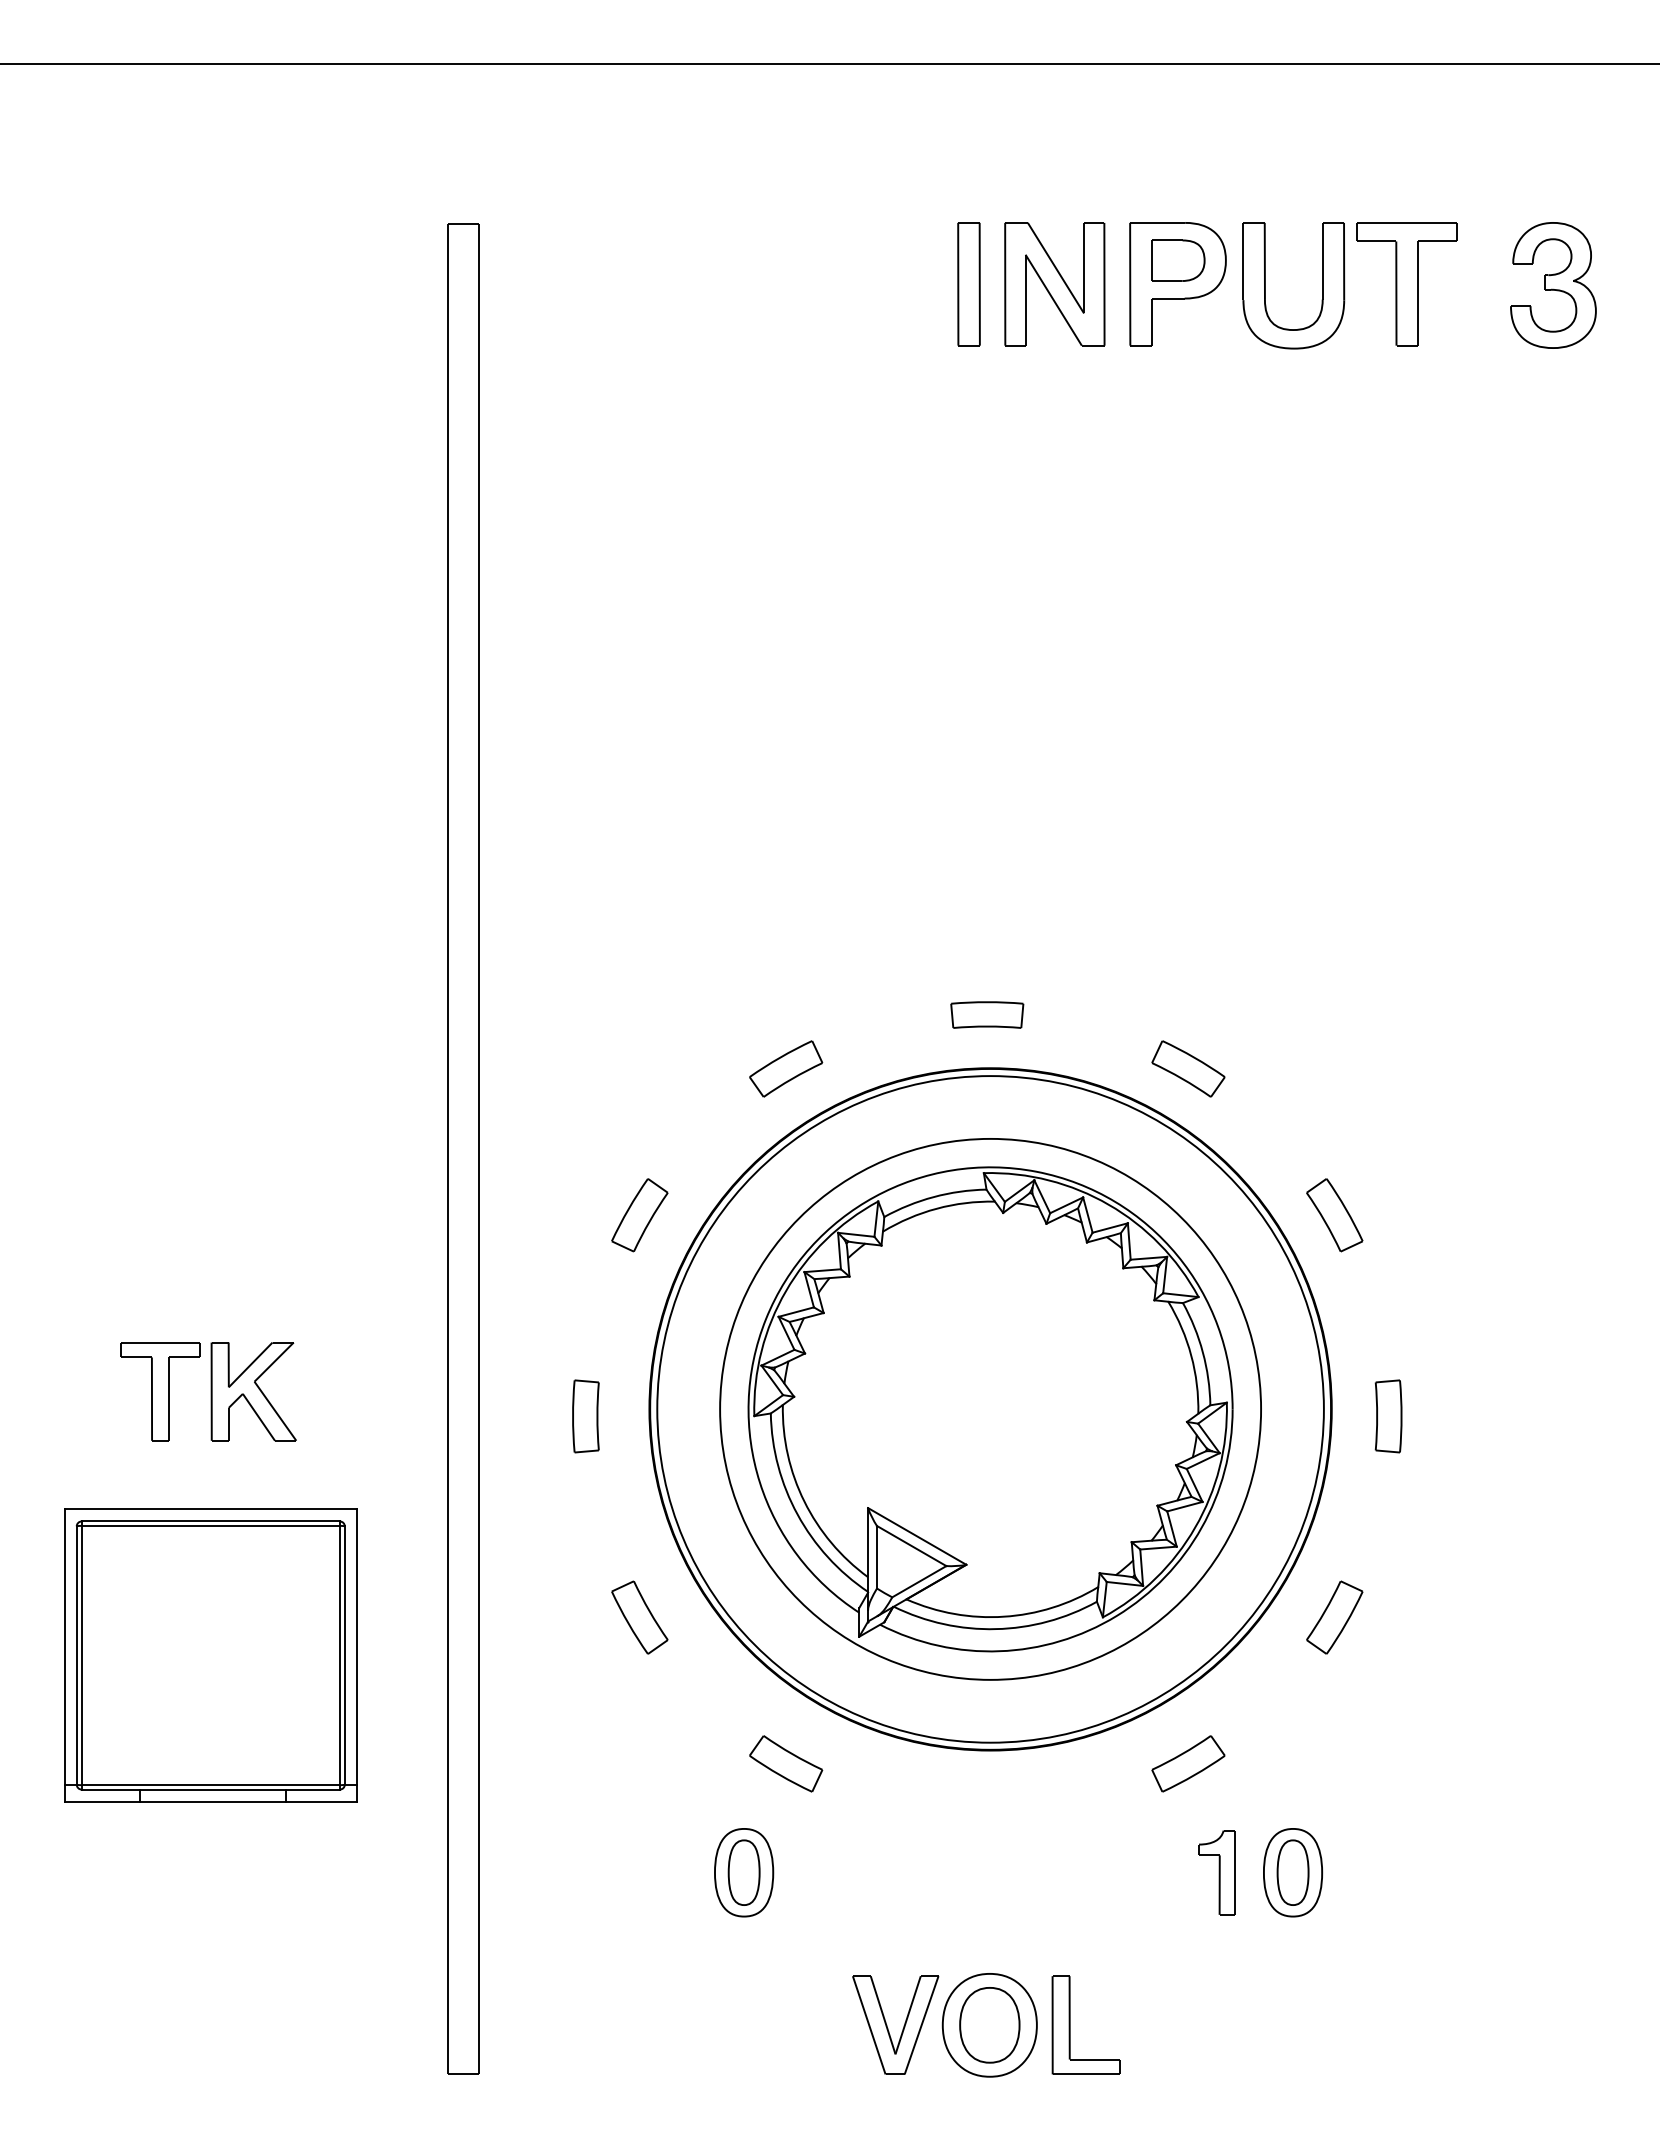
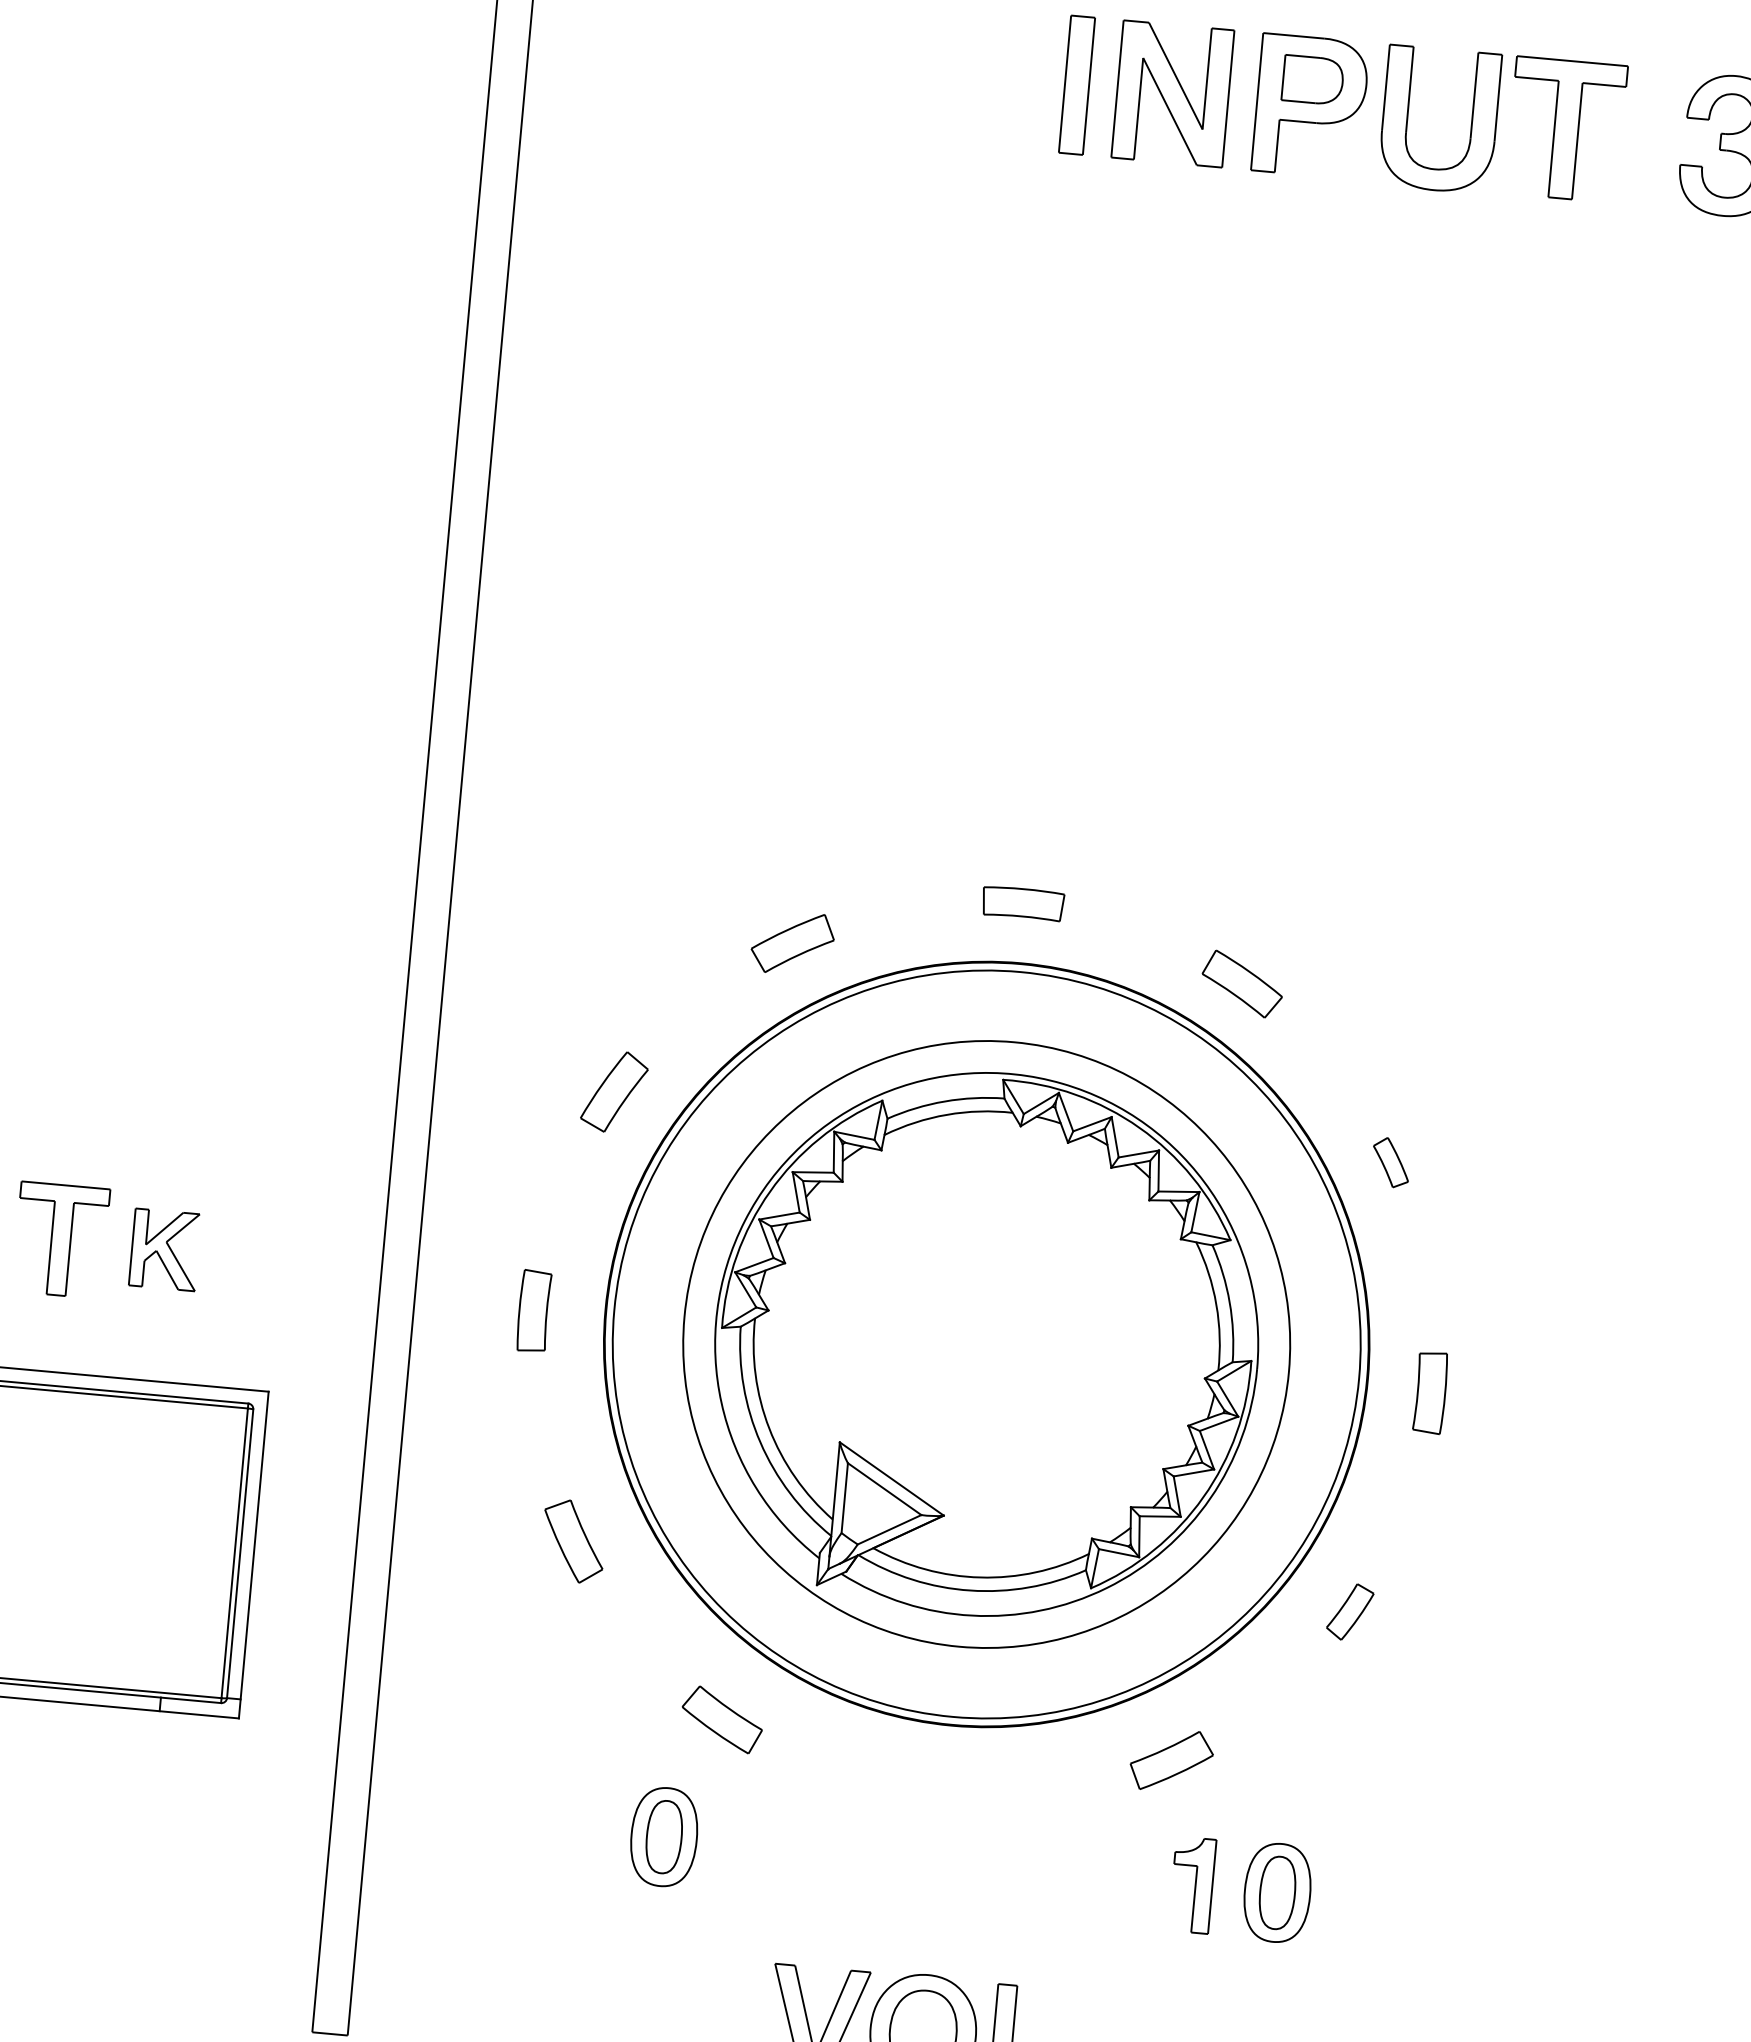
part: (1334, 1215) -> (1390, 1162), size x0.6
part: (253, 1391) -> (164, 1249), size x0.7
part: (1334, 1617) -> (1349, 1611), size x0.7

